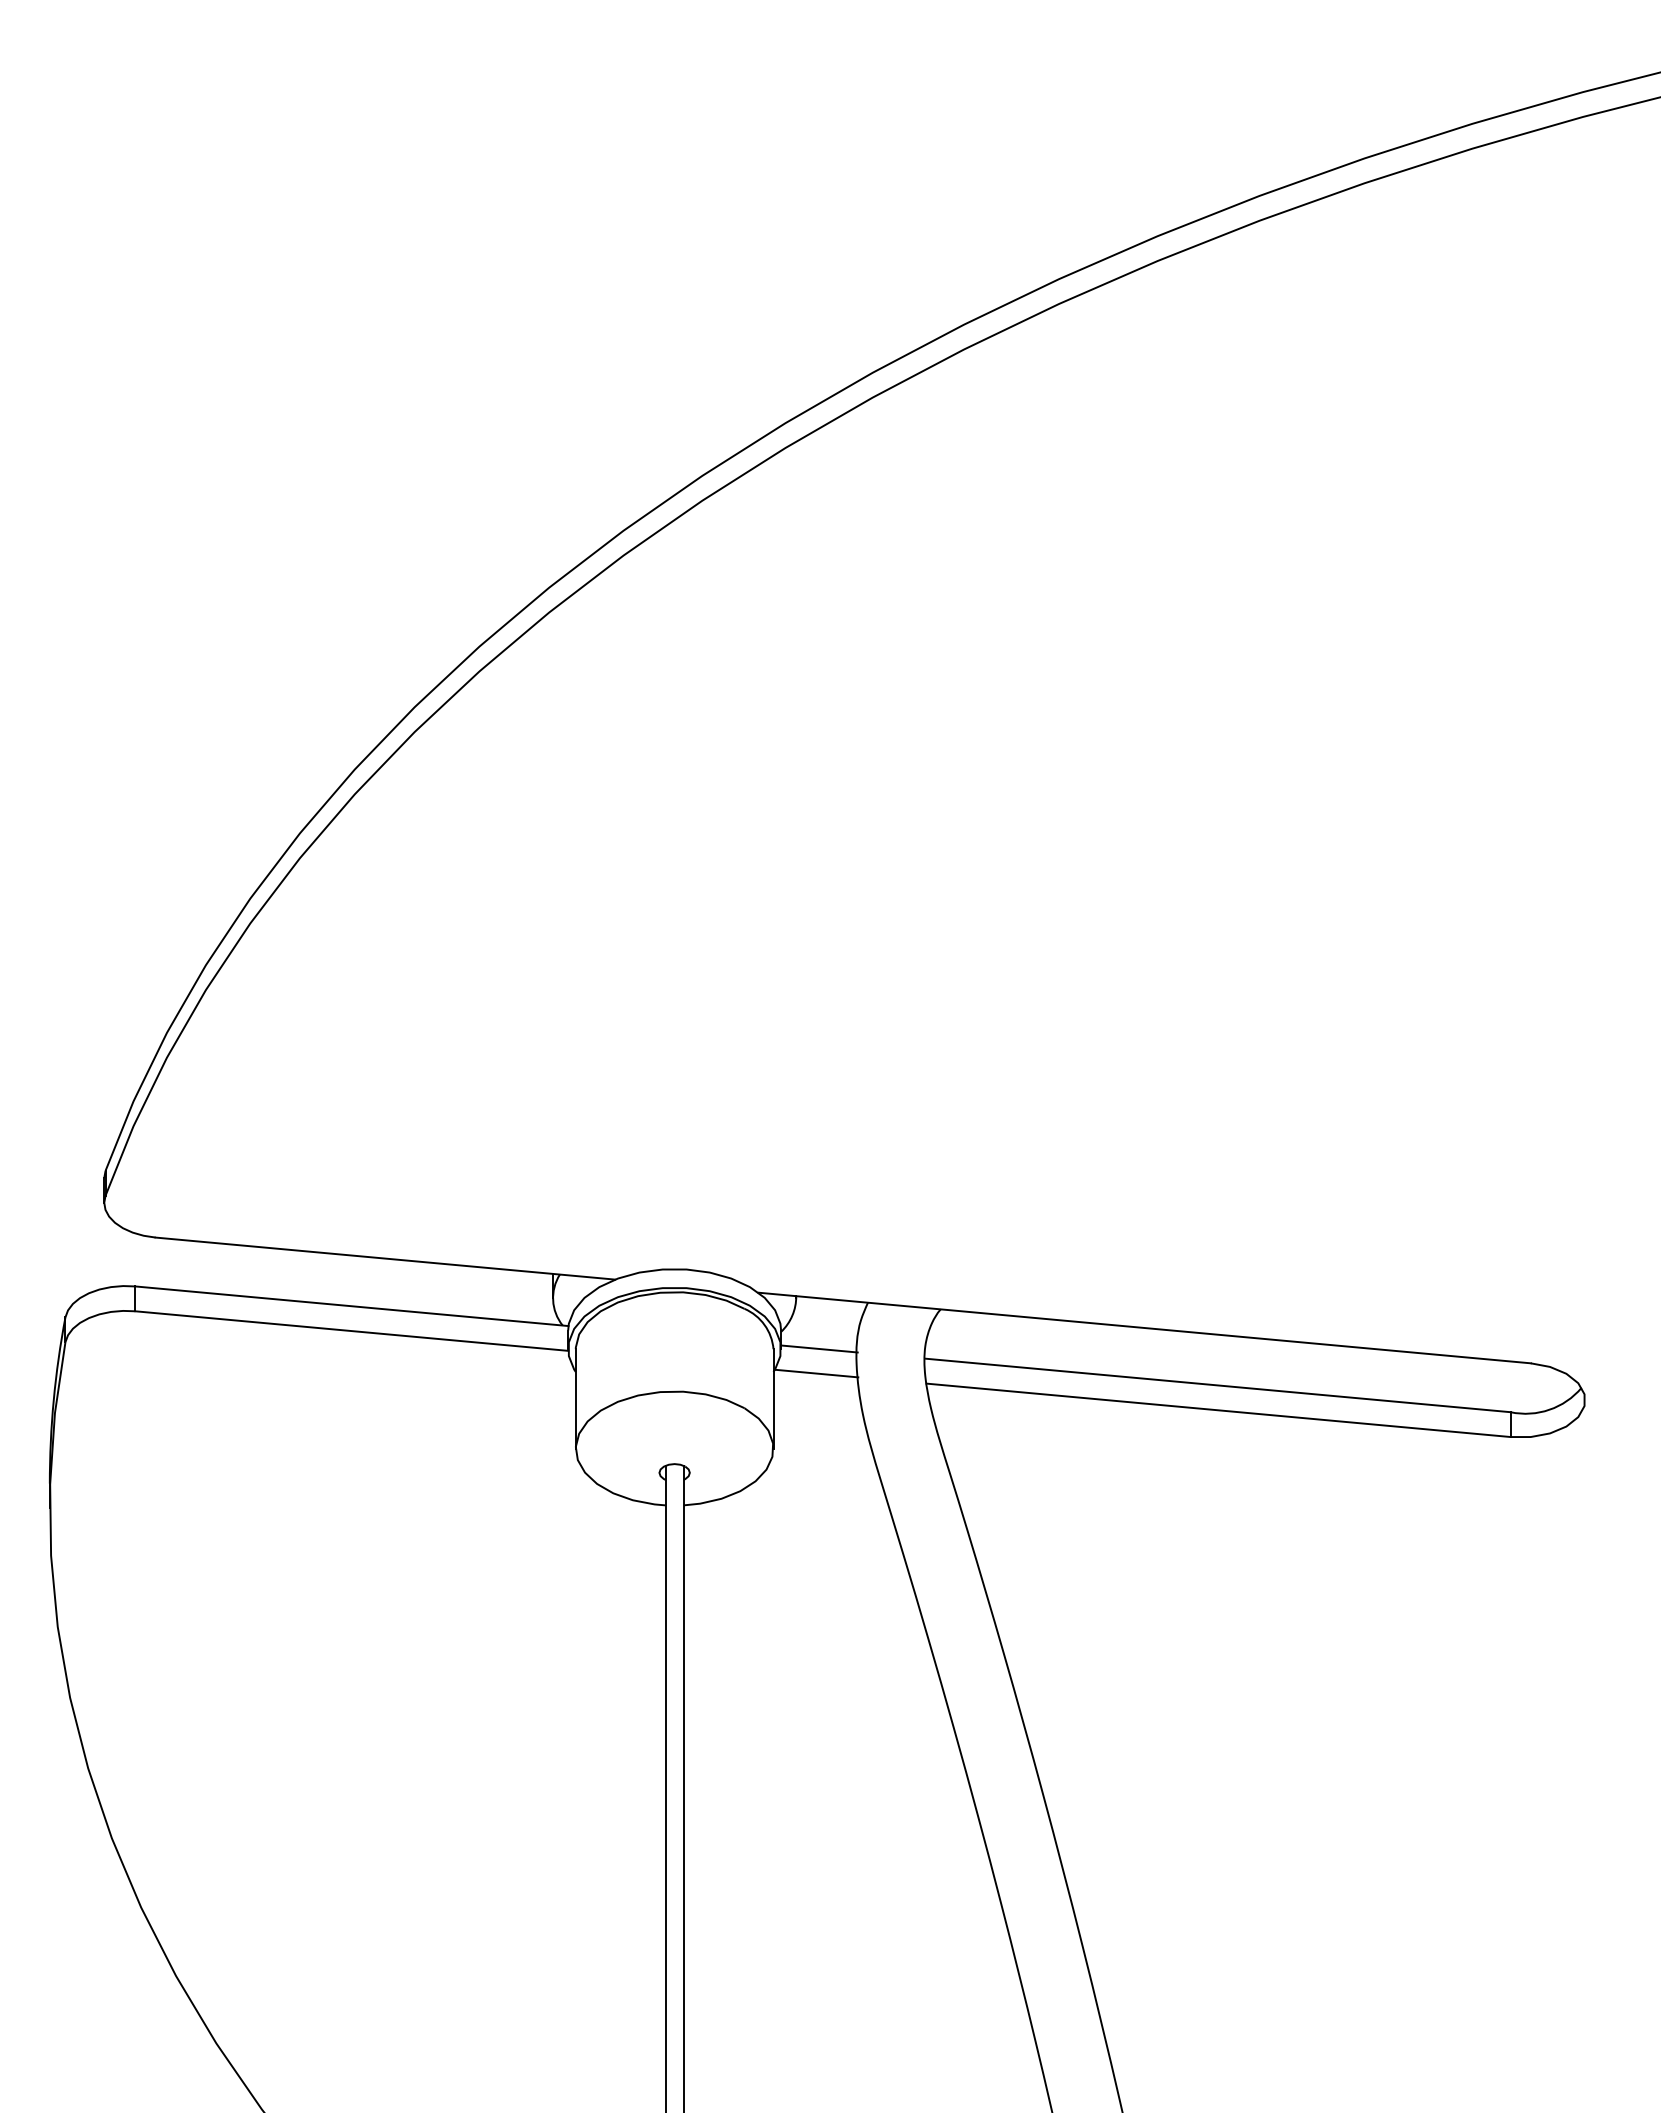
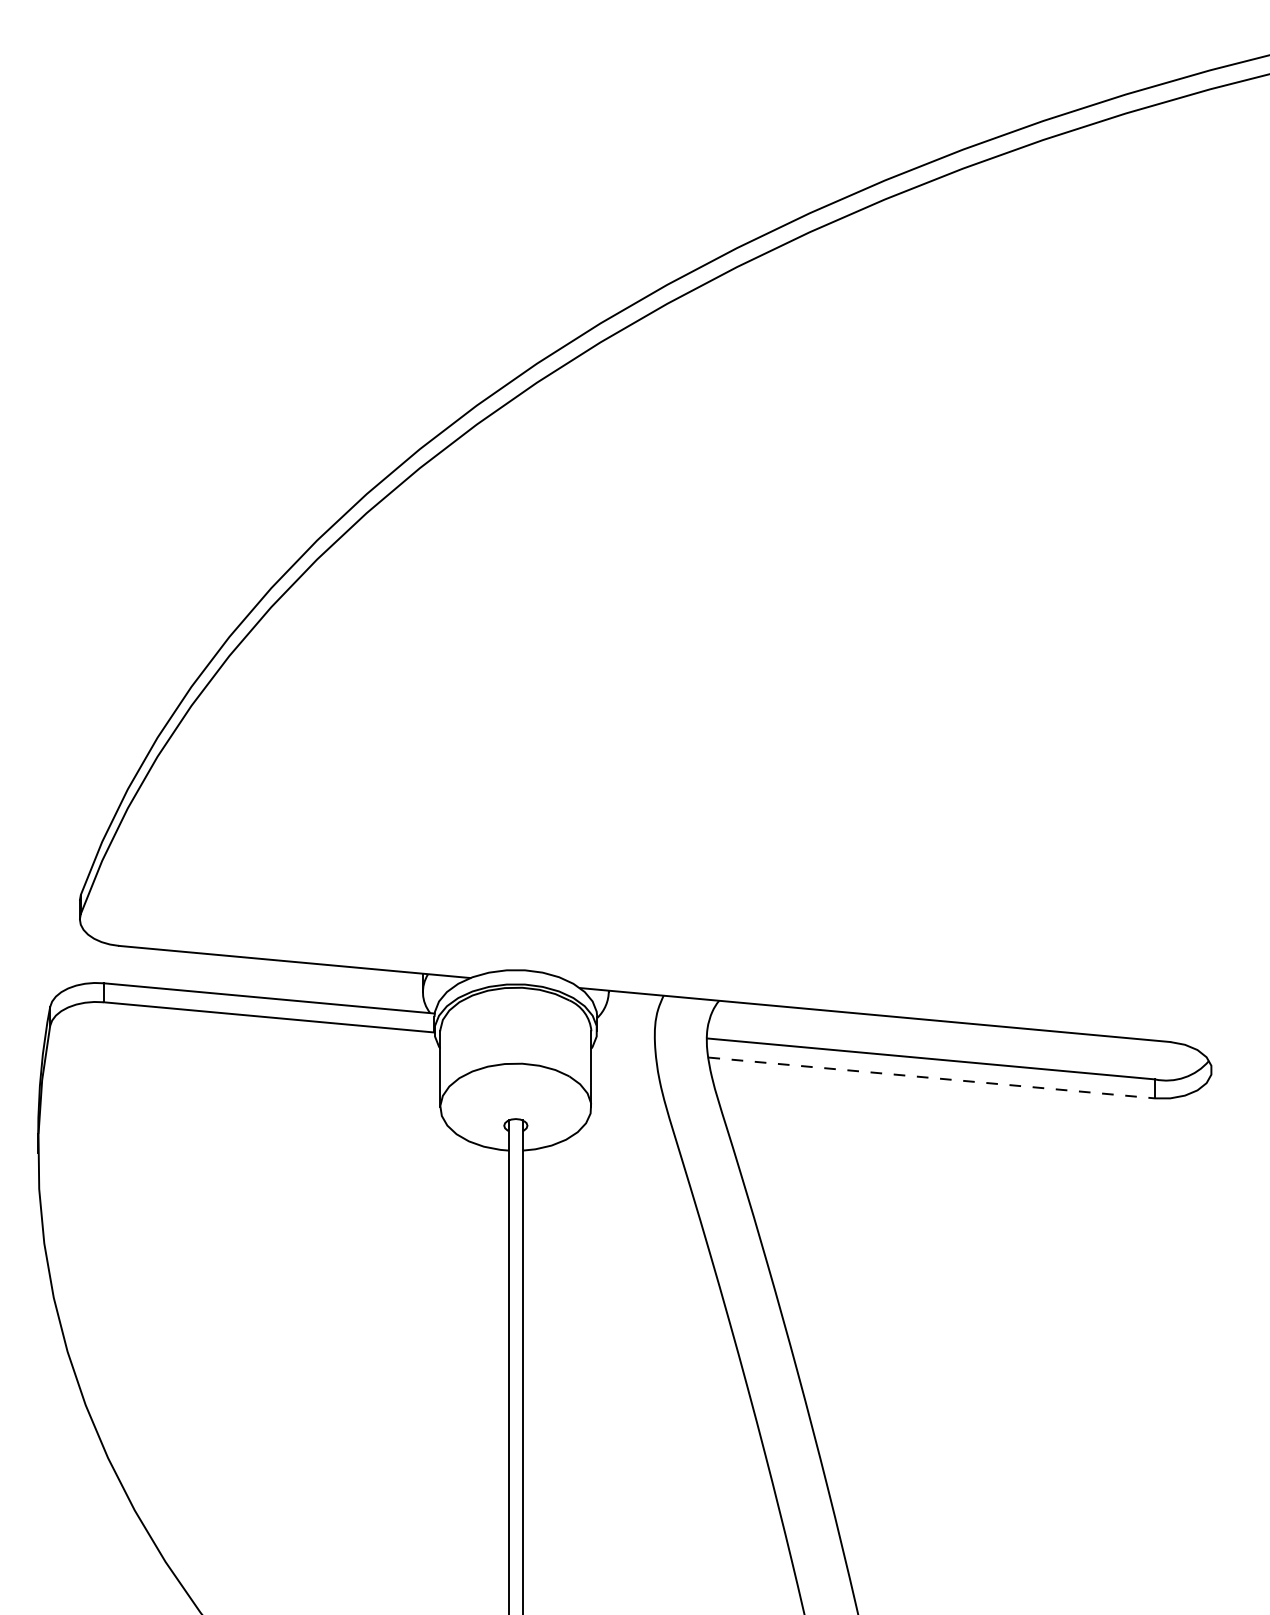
line: (819, 1348) -> (626, 1030), removed
line: (816, 1373) -> (624, 1049), removed
line: (1219, 1410) -> (932, 1078), solid -> dashed

